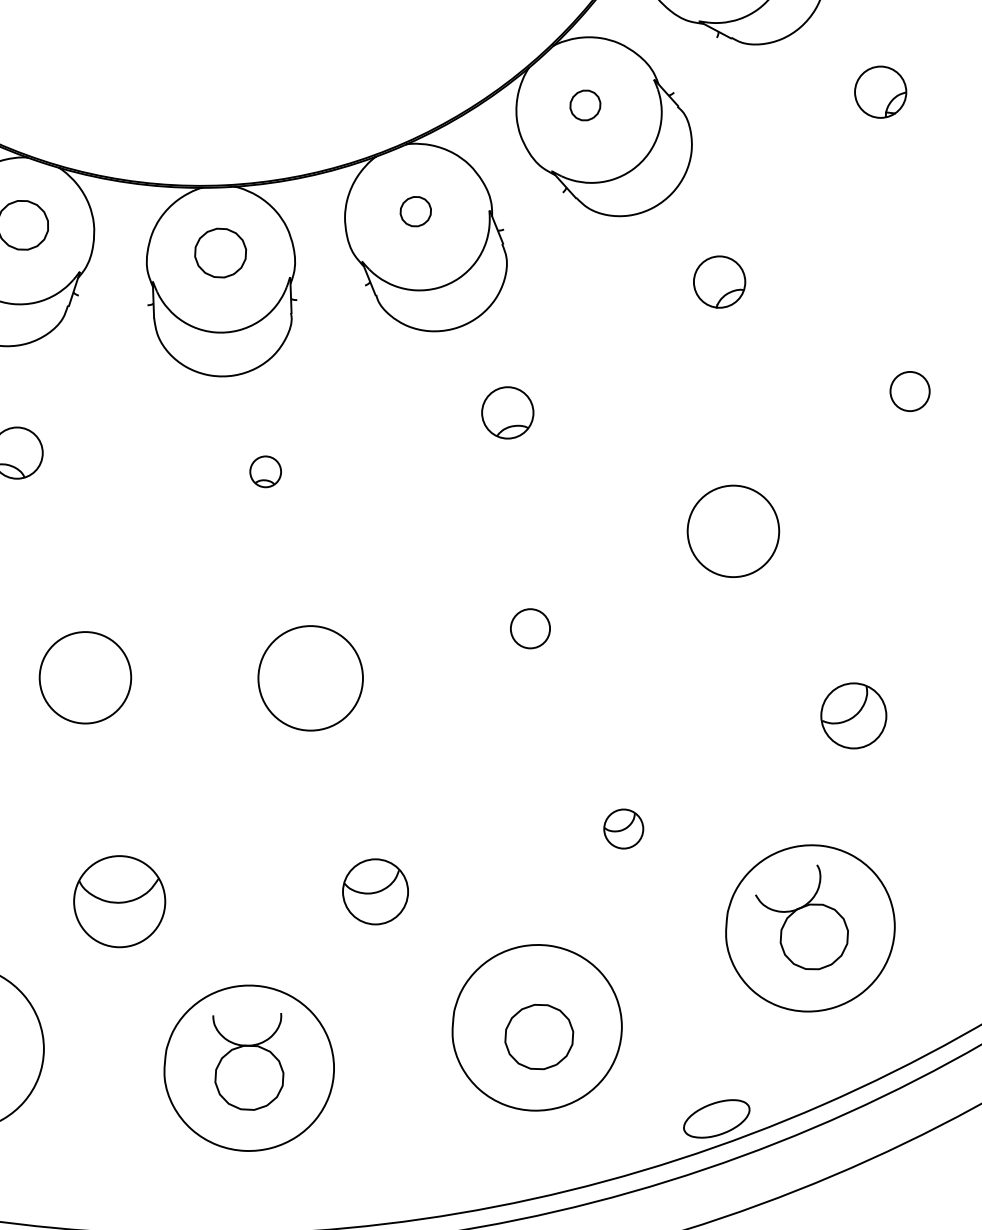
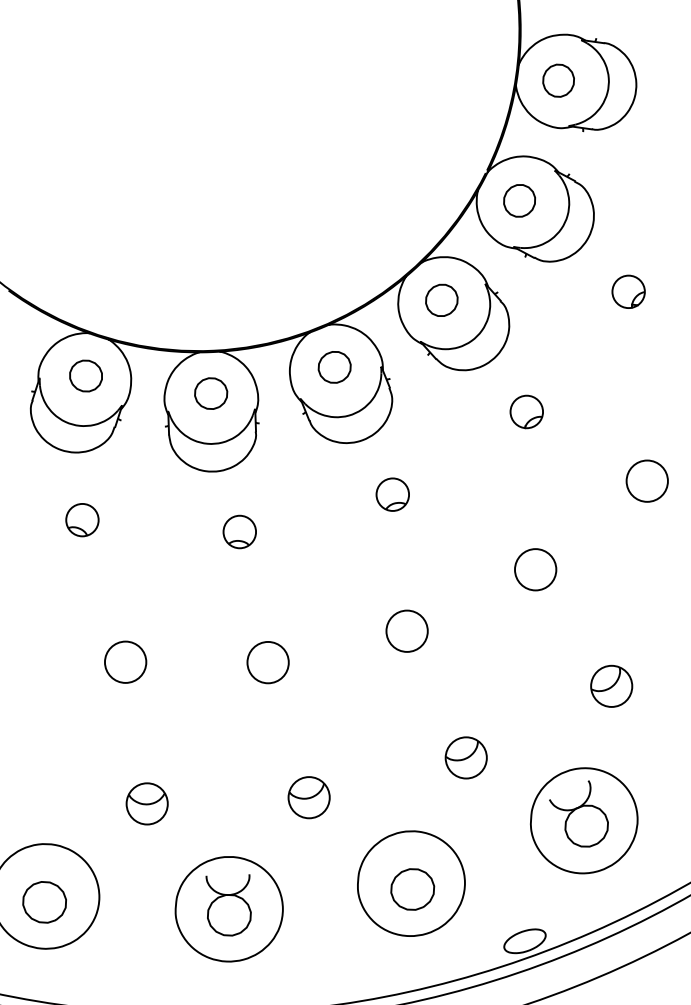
part: (584, 104) -> (441, 299), size x1.67
part: (415, 211) -> (334, 367), size x1.67
circle: (908, 390) -> (646, 480), size x1.67
part: (265, 471) -> (239, 531), size x1.67
circle: (733, 531) -> (535, 569), size x0.71
circle: (529, 627) -> (406, 630), size x1.67
circle: (85, 676) -> (125, 661), size x0.71
circle: (309, 678) -> (267, 662), size x0.62
part: (622, 828) -> (465, 757), size x1.67
part: (118, 901) -> (146, 803), size x0.71

